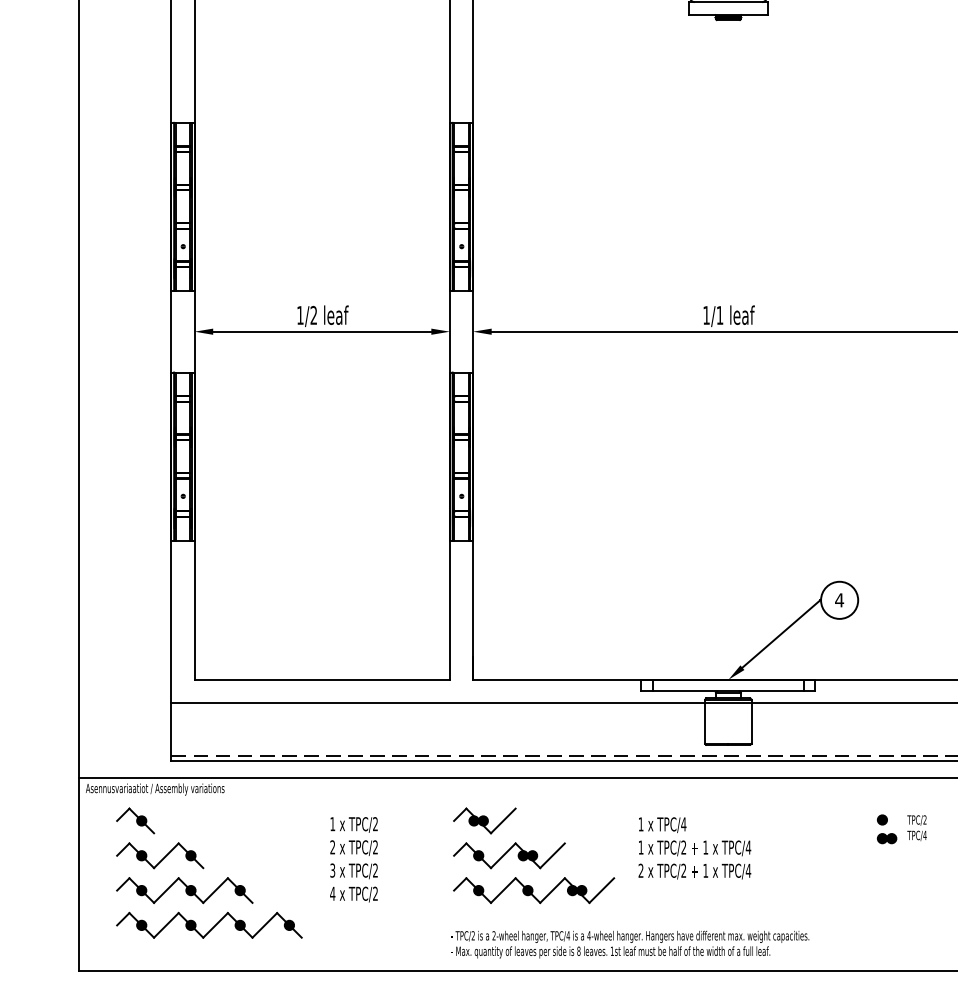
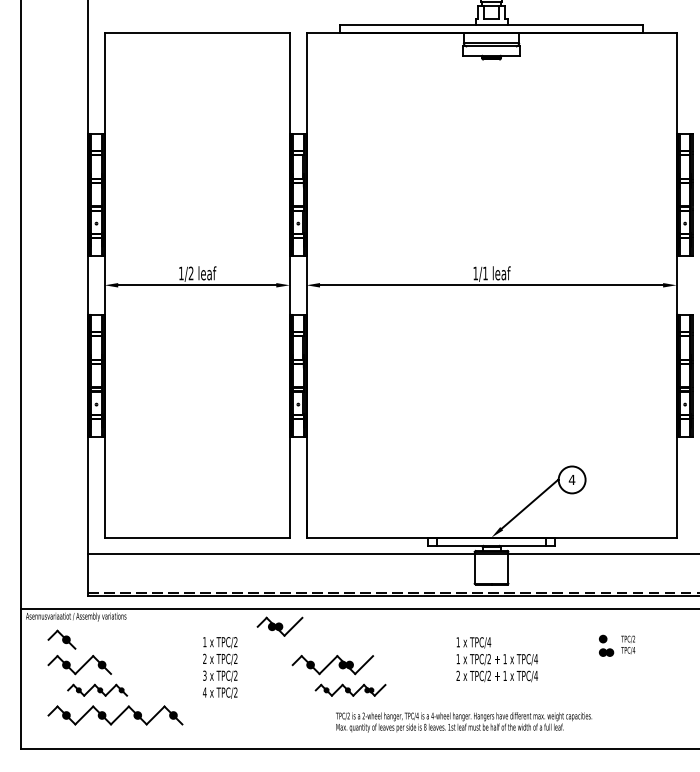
part: (484, 820) -> (279, 626), moved
text: (693, 848) -> (496, 659), moved
part: (184, 890) -> (97, 690), size x0.6
part: (533, 890) -> (350, 690), size x0.6
text: (631, 944) -> (463, 722), moved

